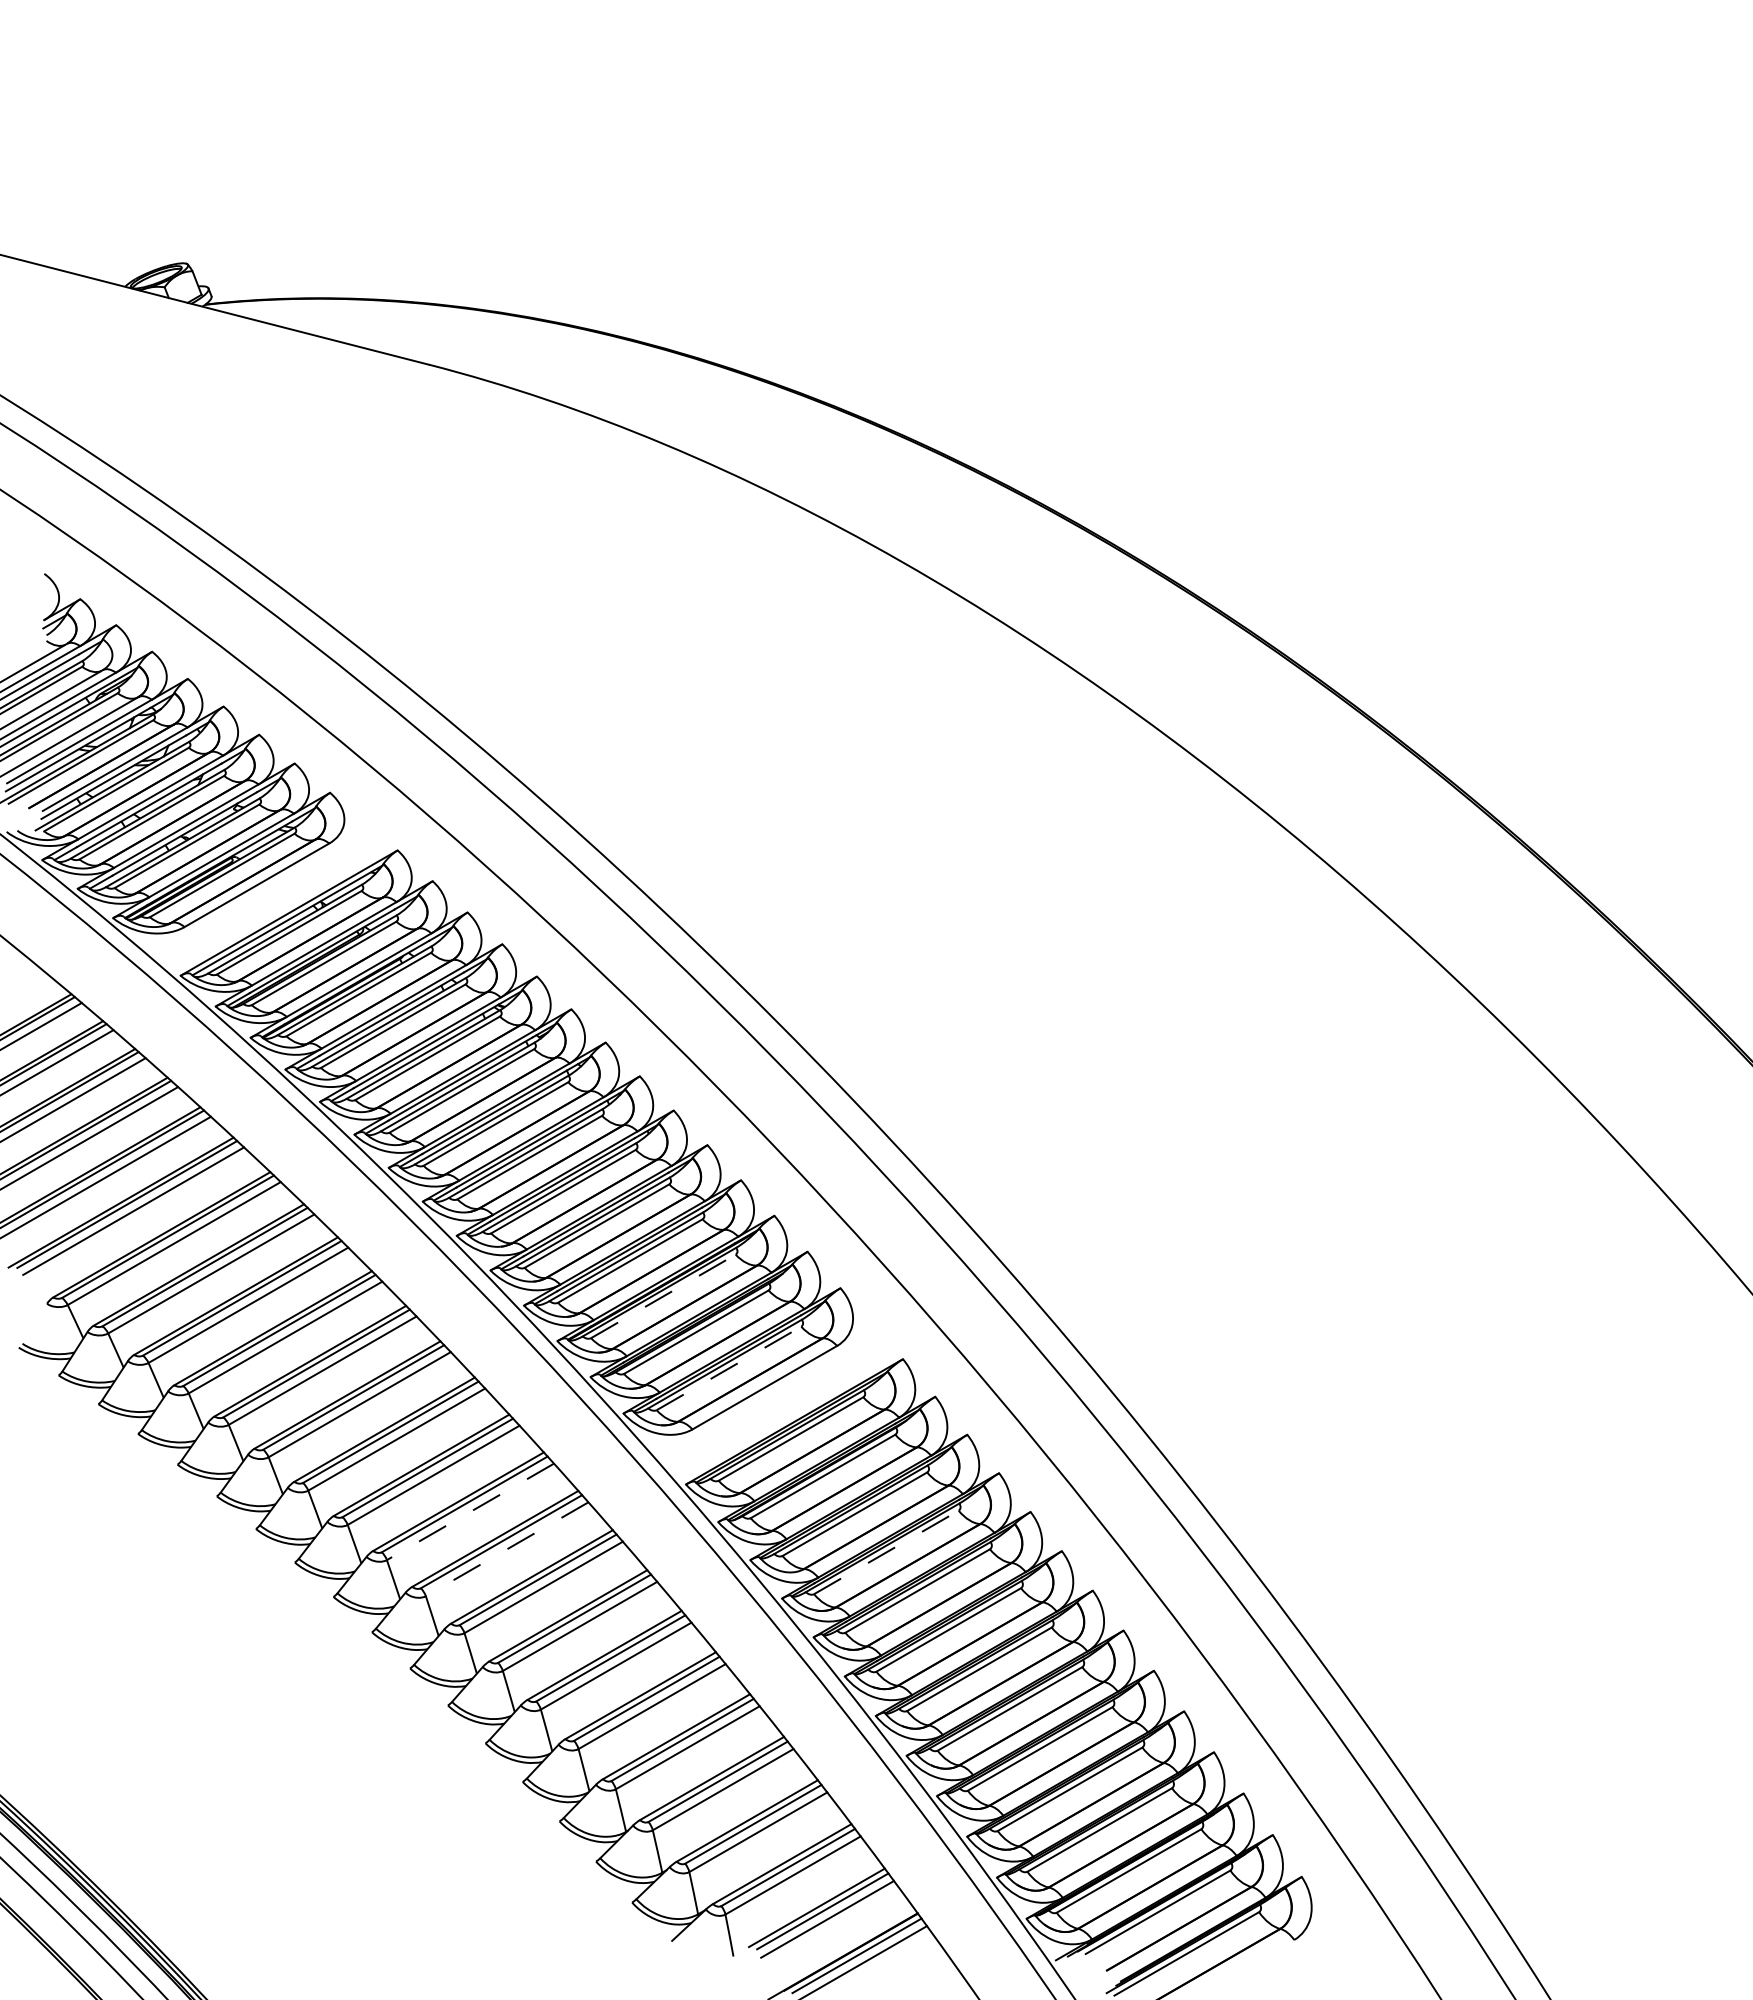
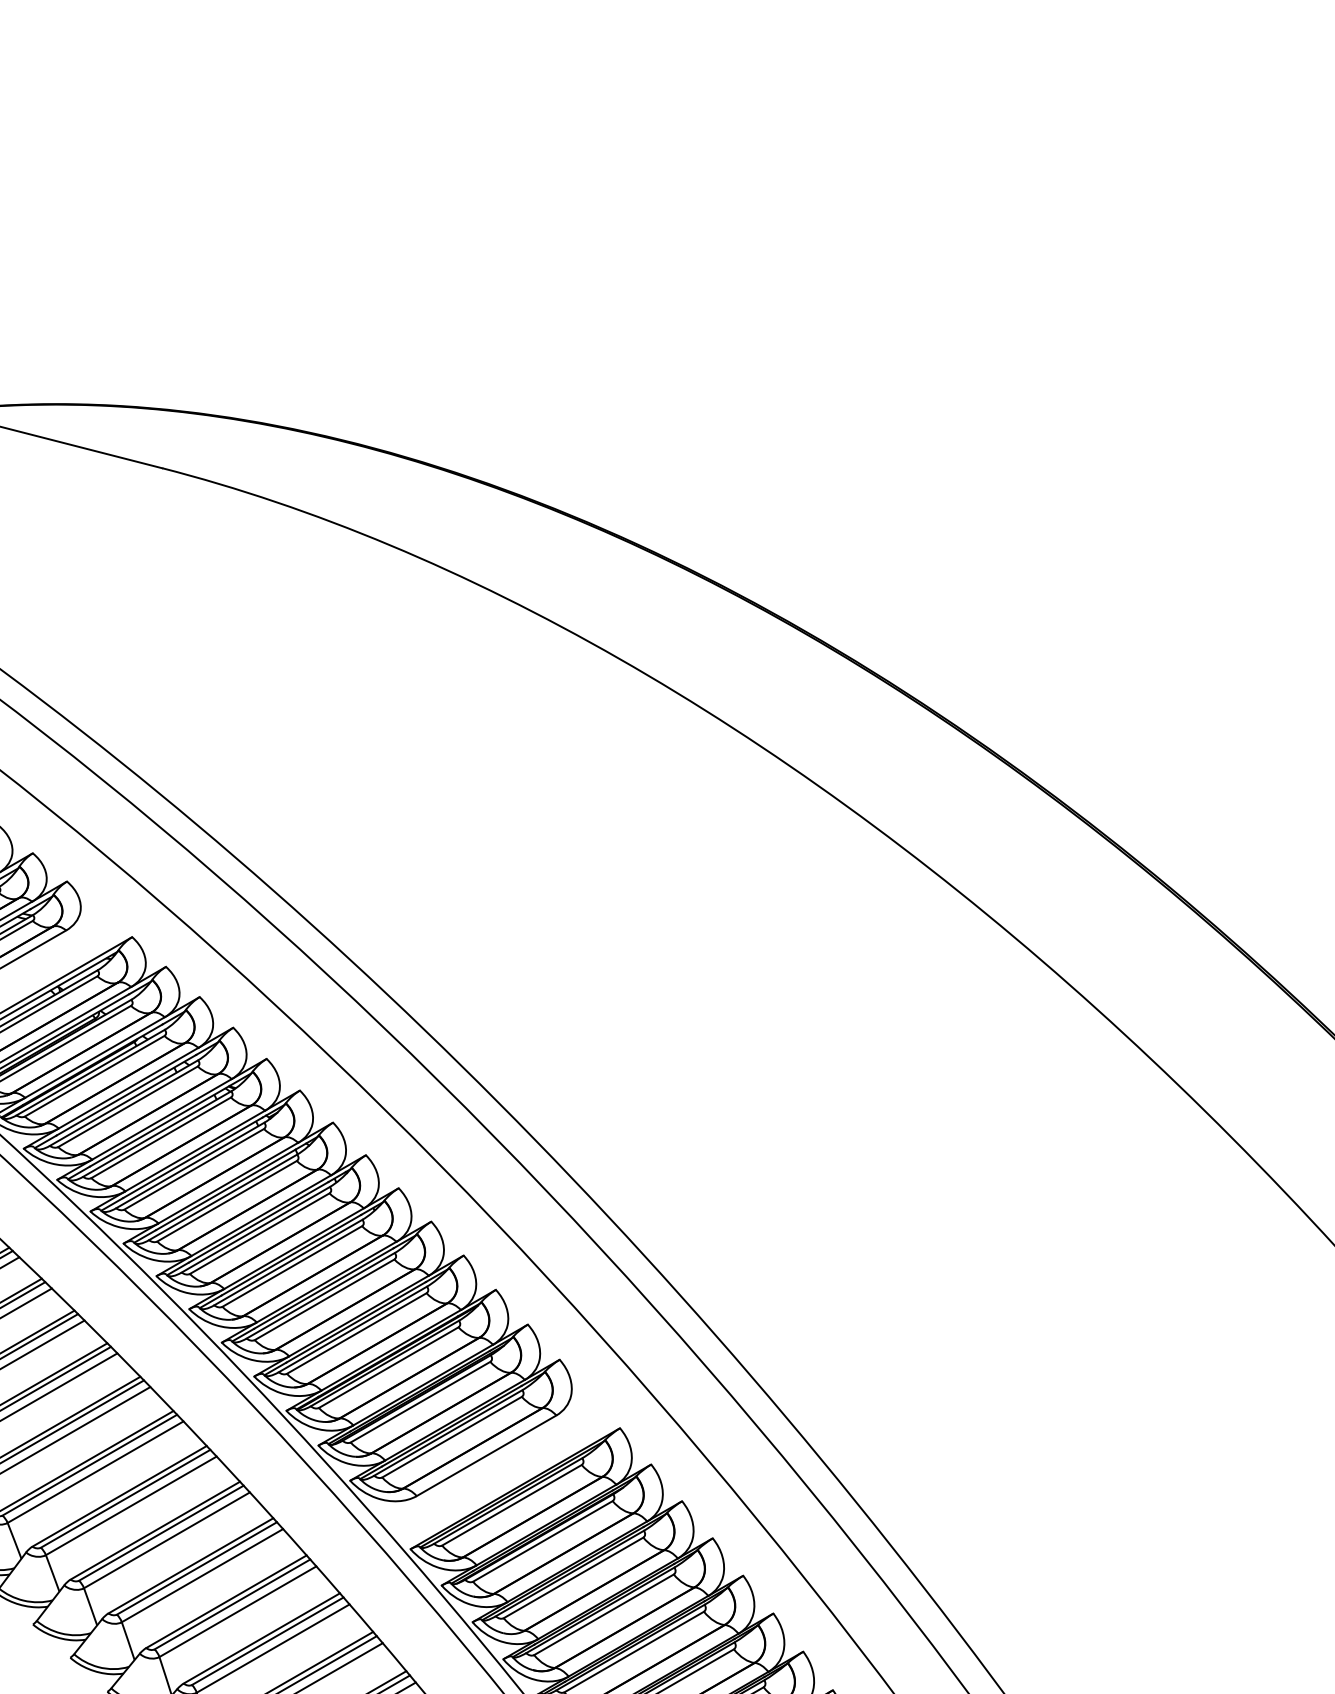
line: (663, 1296) -> (388, 1367), dashed -> solid
line: (729, 1368) -> (452, 1437), dashed -> solid
line: (470, 1512) -> (202, 1576), dashed -> solid
line: (507, 1549) -> (238, 1611), dashed -> solid
line: (886, 1552) -> (604, 1614), dashed -> solid

